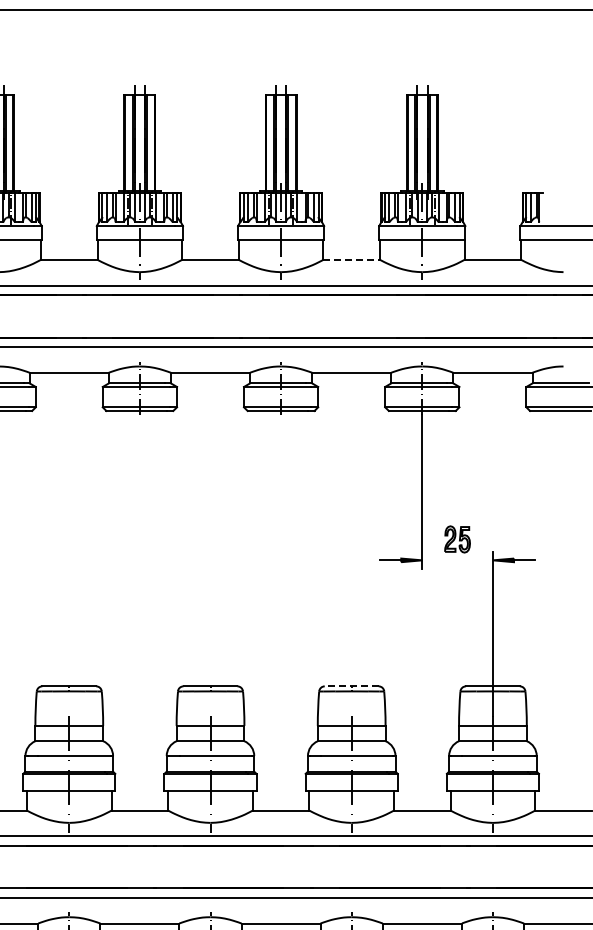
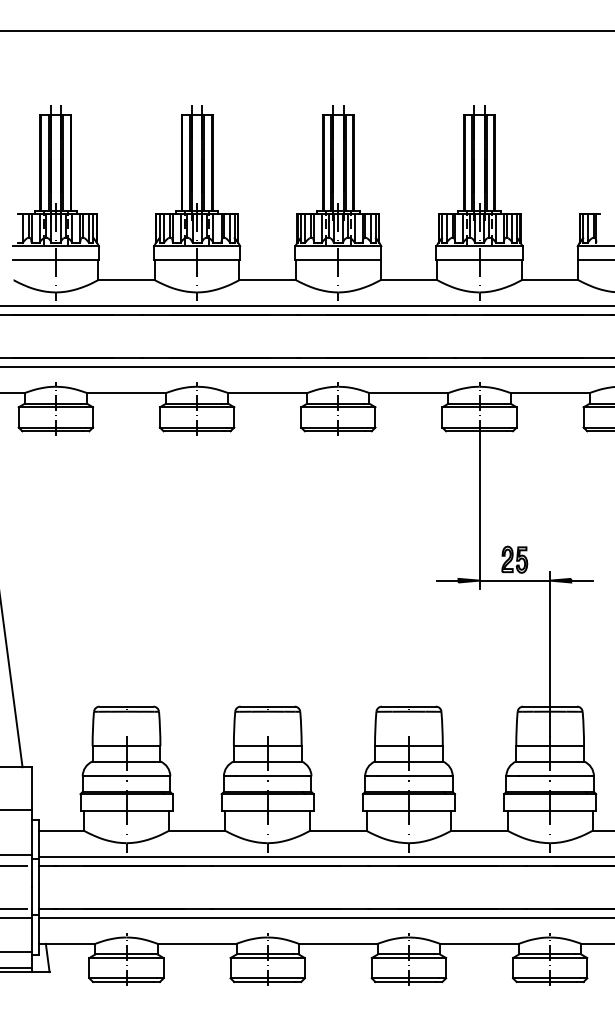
line: (352, 260) -> (409, 280), dashed -> solid
line: (457, 560) -> (514, 580), added
line: (351, 686) -> (408, 706), dashed -> solid

